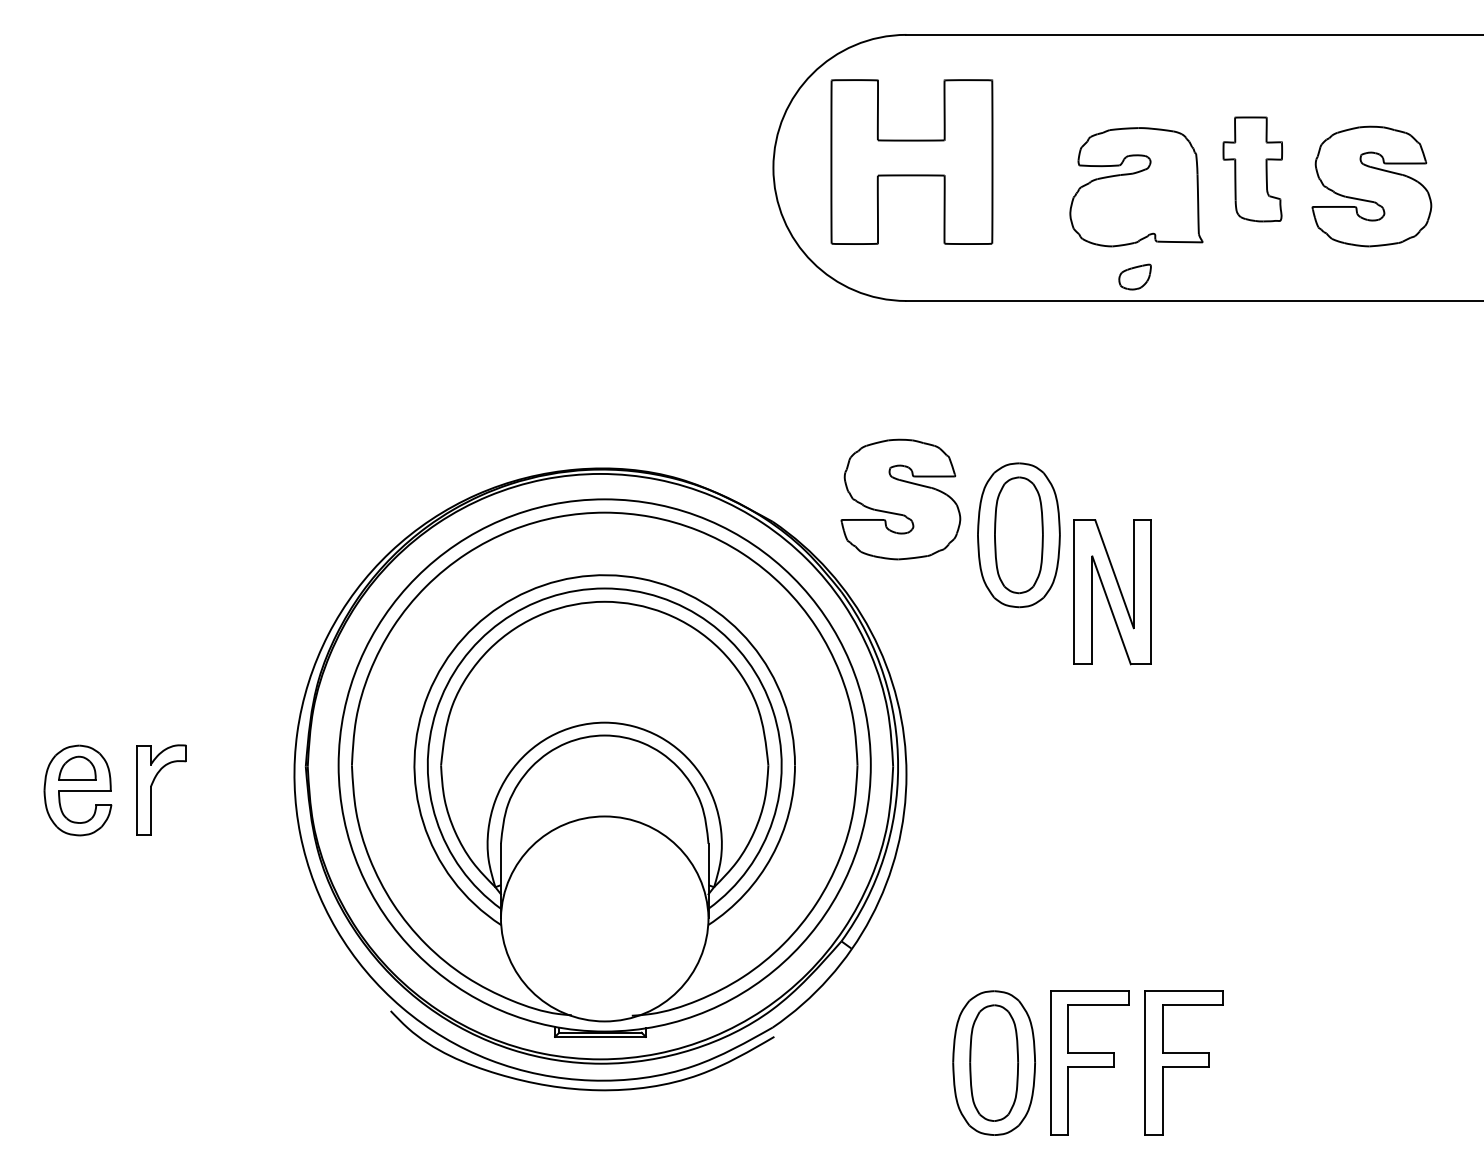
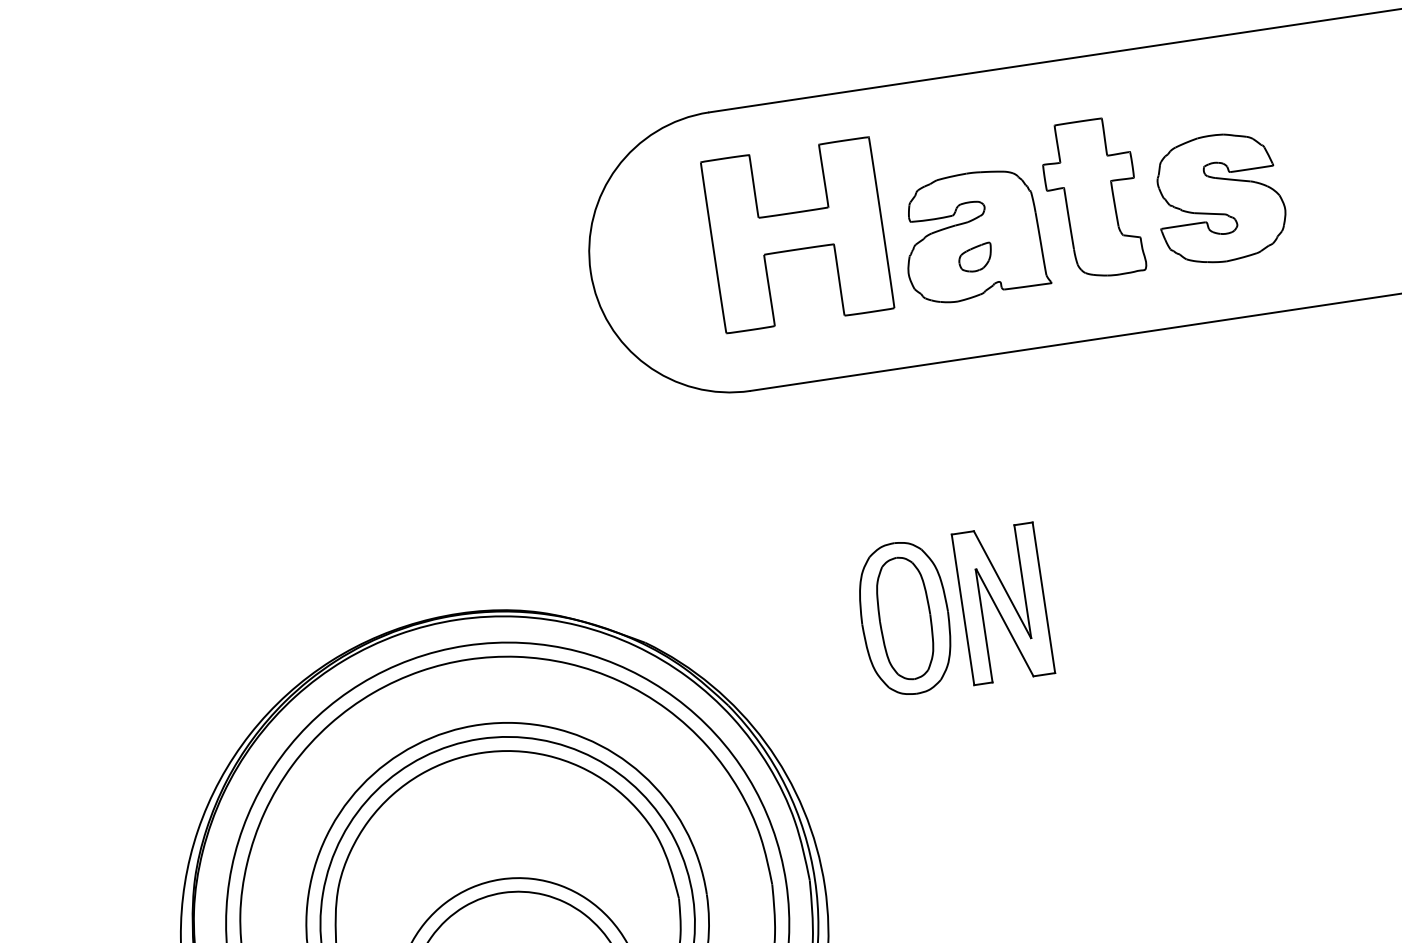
part: (911, 161) -> (797, 234), moved
part: (1252, 169) -> (1092, 199), size x1.43
part: (1134, 276) -> (974, 257), moved
part: (900, 499) -> (775, 599), removed
part: (1112, 592) -> (1003, 604), moved

